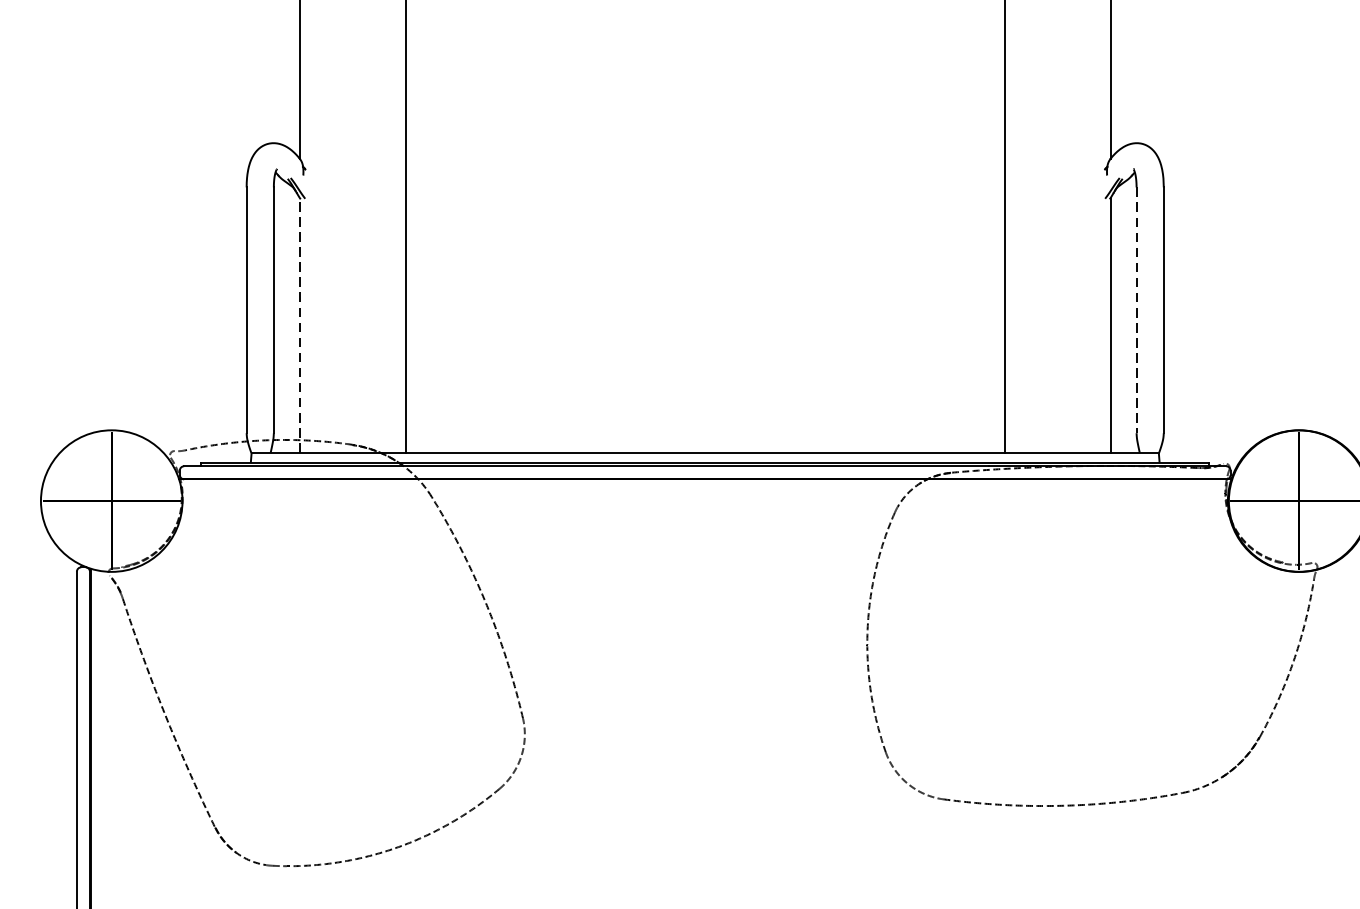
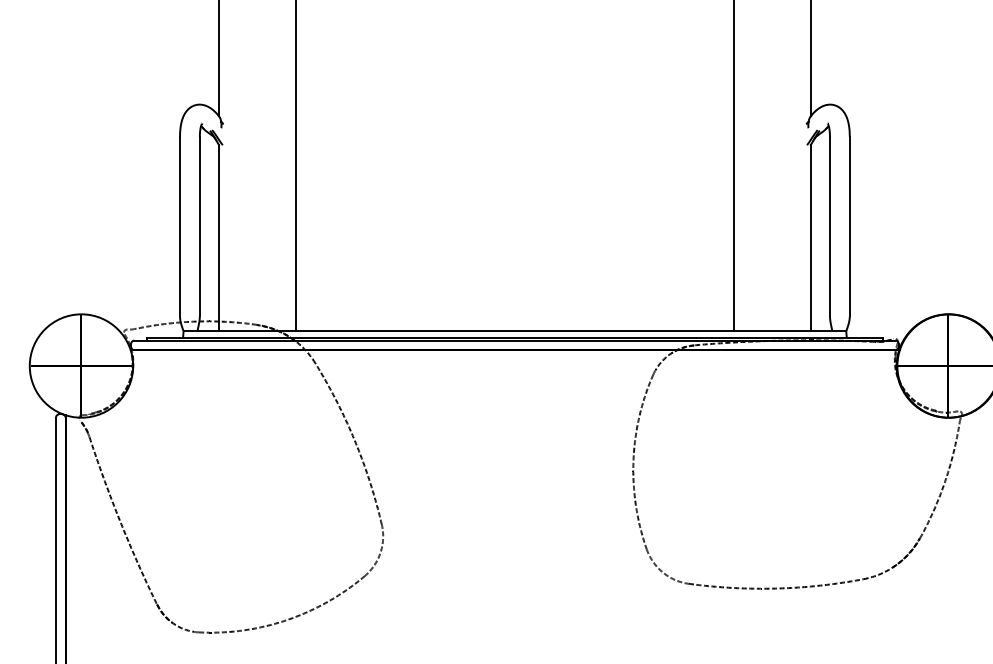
line: (1135, 310) -> (829, 226), dashed -> solid
line: (299, 325) -> (218, 237), dashed -> solid

